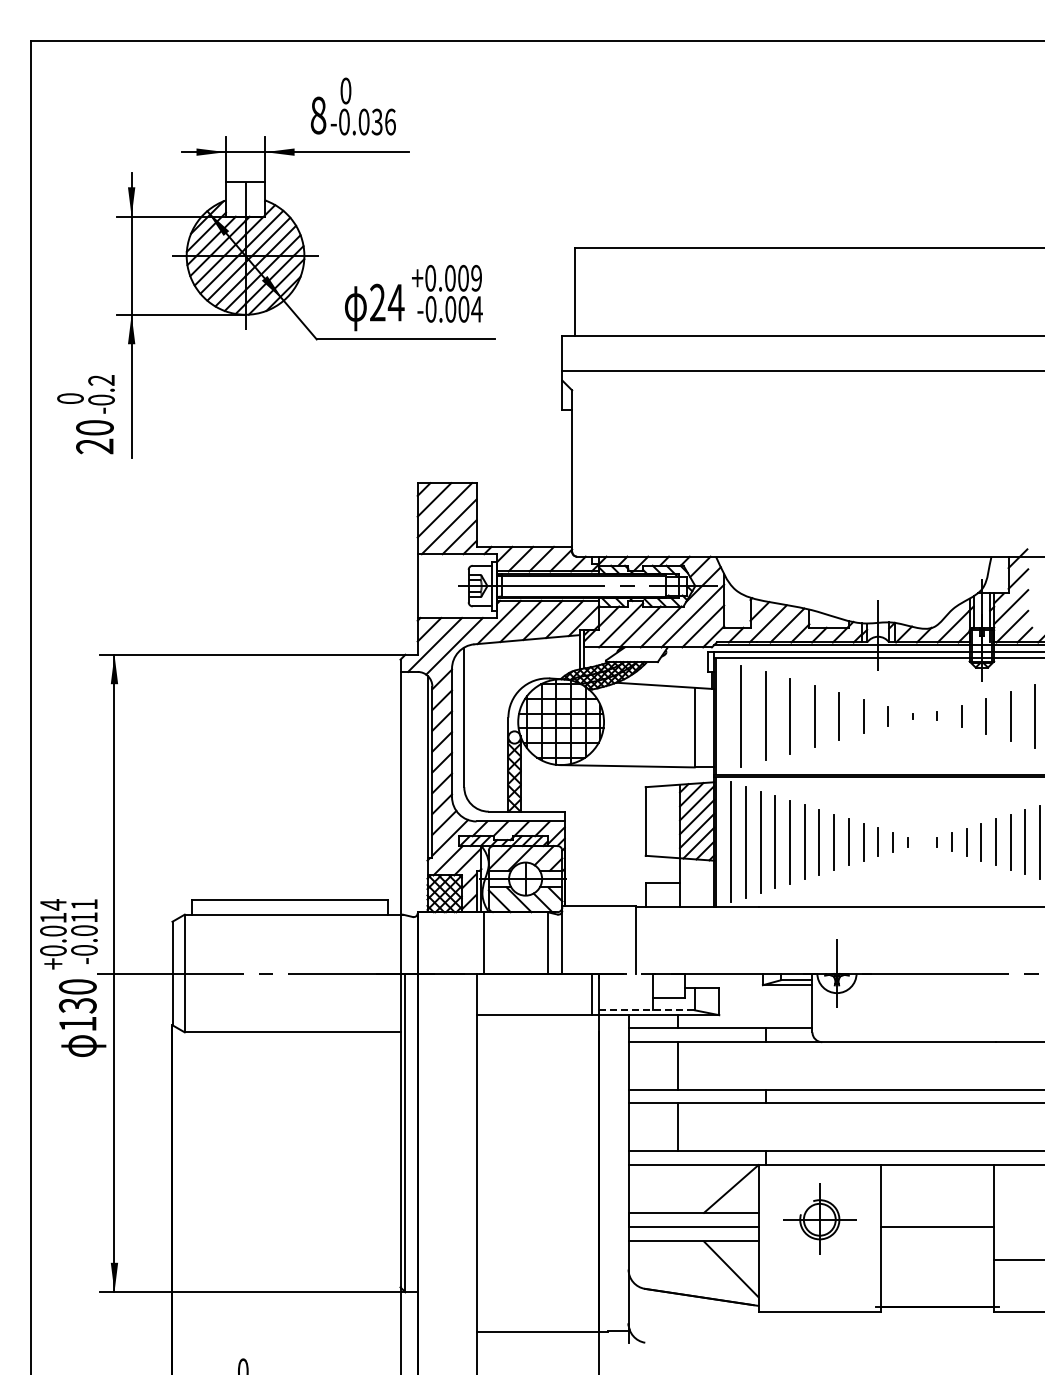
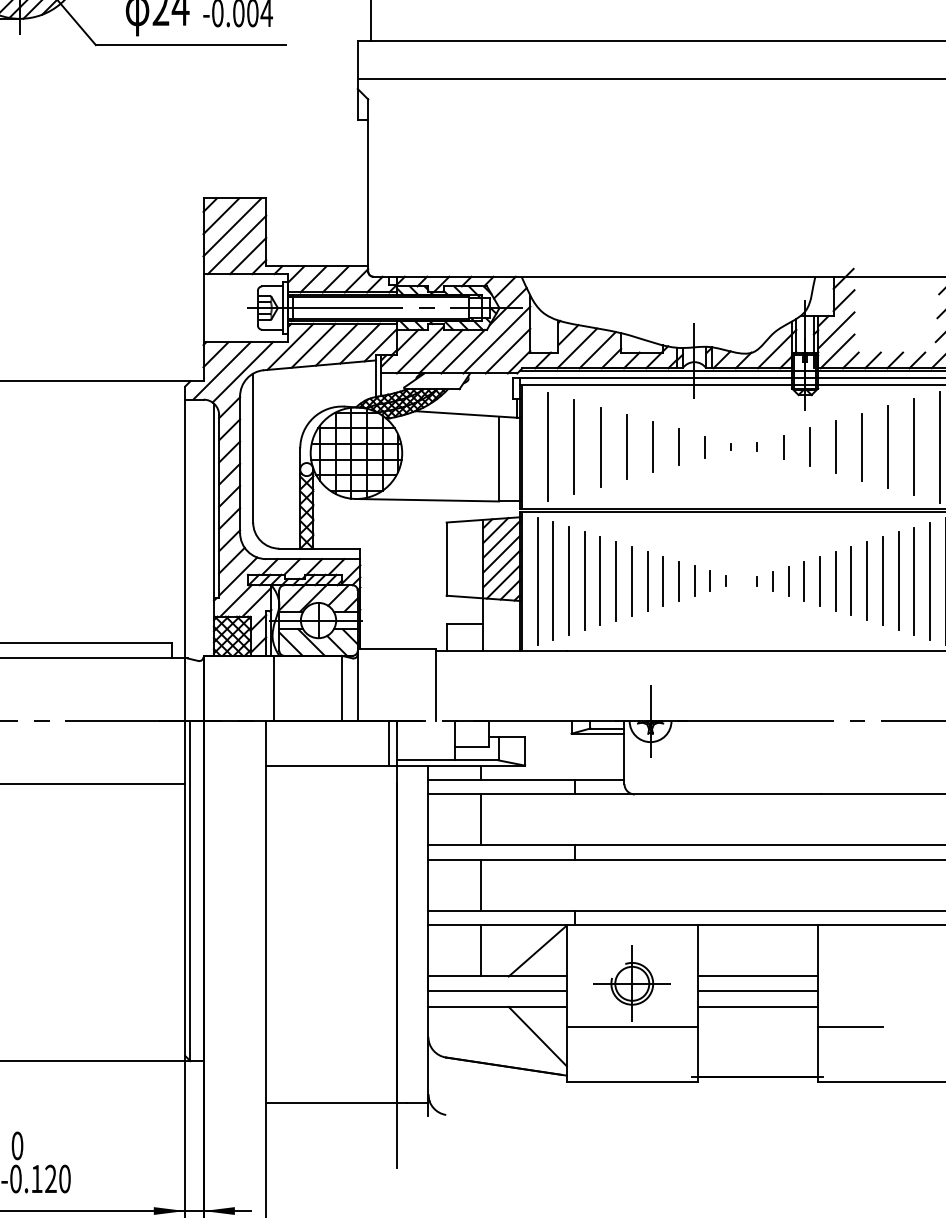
line: (646, 1010) -> (447, 760), dashed -> solid
line: (677, 1188) -> (480, 950), added
line: (937, 1212) -> (757, 976), added
line: (937, 1241) -> (757, 1006), added
line: (819, 1260) -> (631, 1027), added

